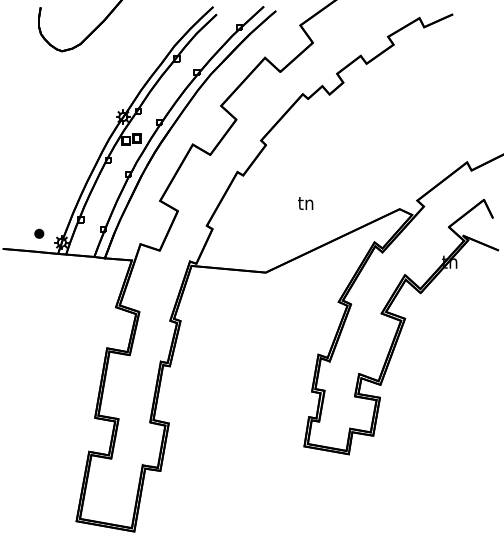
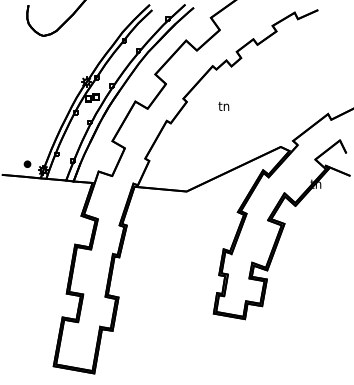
text: (305, 203) -> (223, 106), moved

